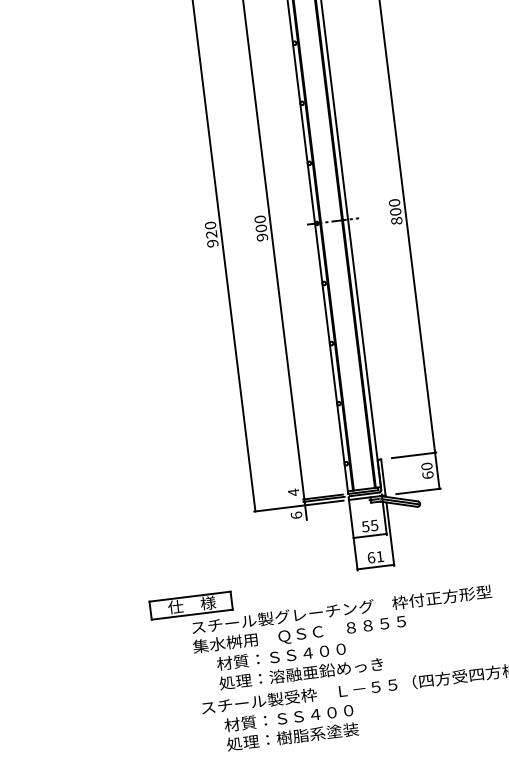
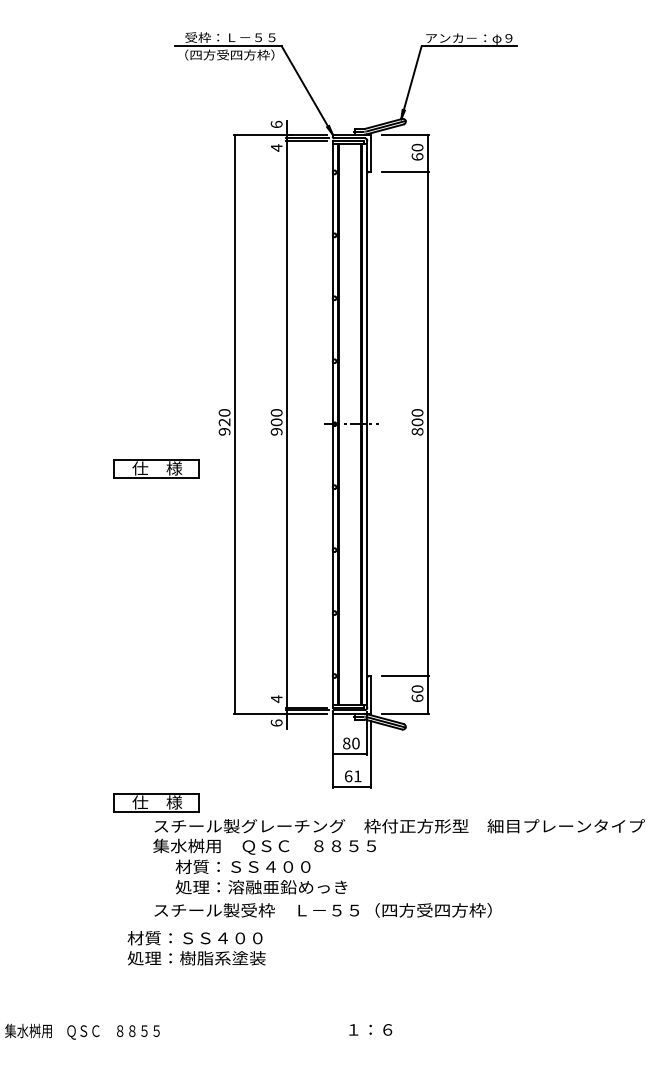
part: (152, 286) -> (156, 468), added
text: (369, 526) -> (350, 743), 55 -> 80
text: (291, 727) -> (196, 948), moved

